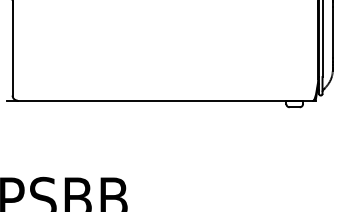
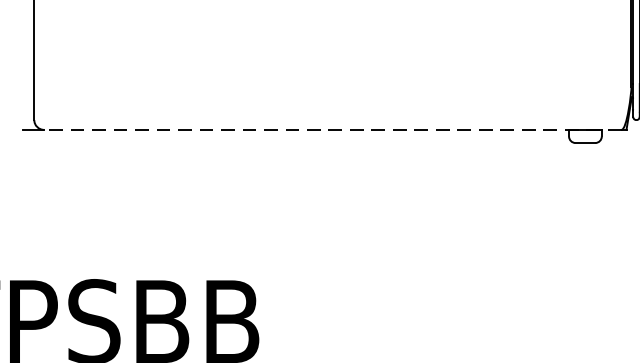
line: (165, 100) -> (333, 129), solid -> dashed

